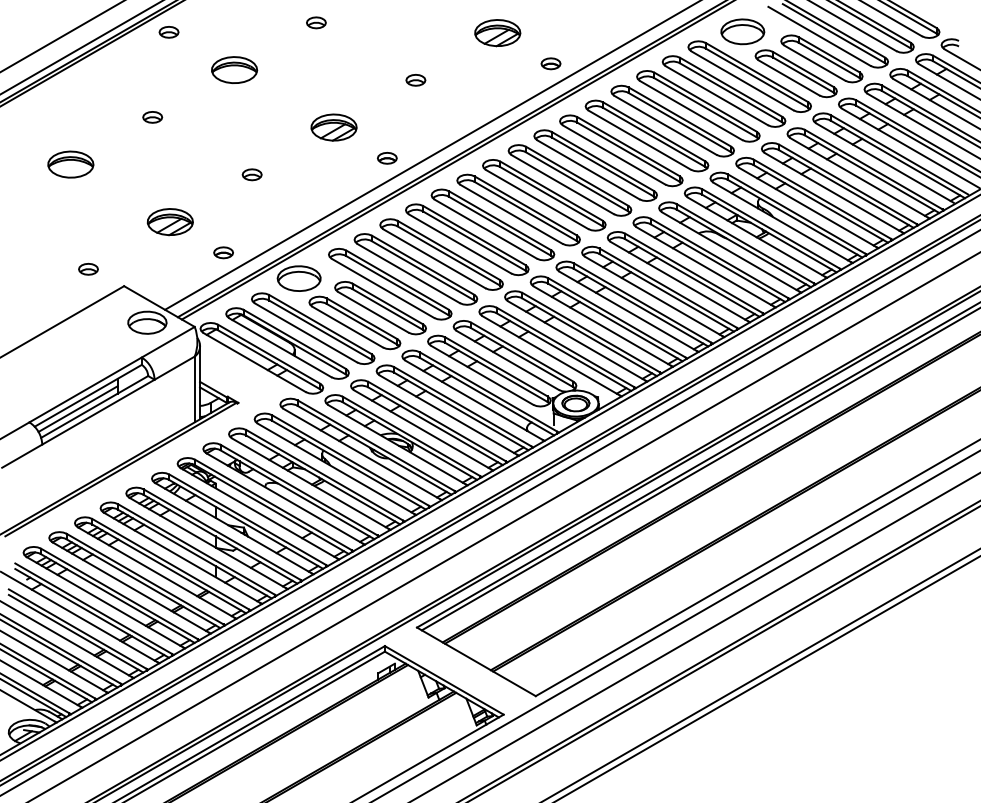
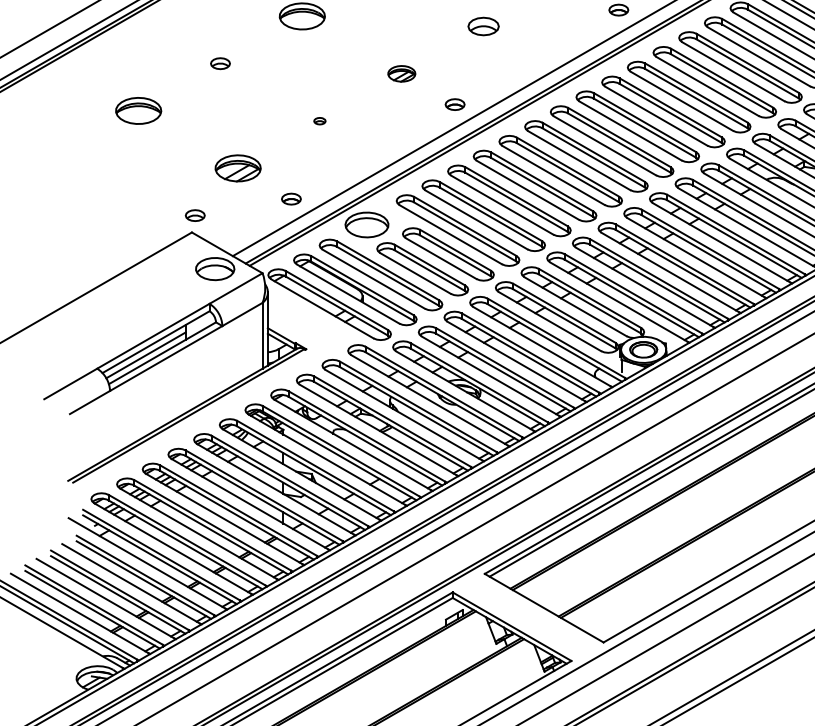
part: (415, 80) -> (483, 26), size x1.6
part: (333, 127) -> (401, 73), size x0.6
part: (251, 174) -> (319, 120), size x0.6
part: (88, 269) -> (195, 215), moved

